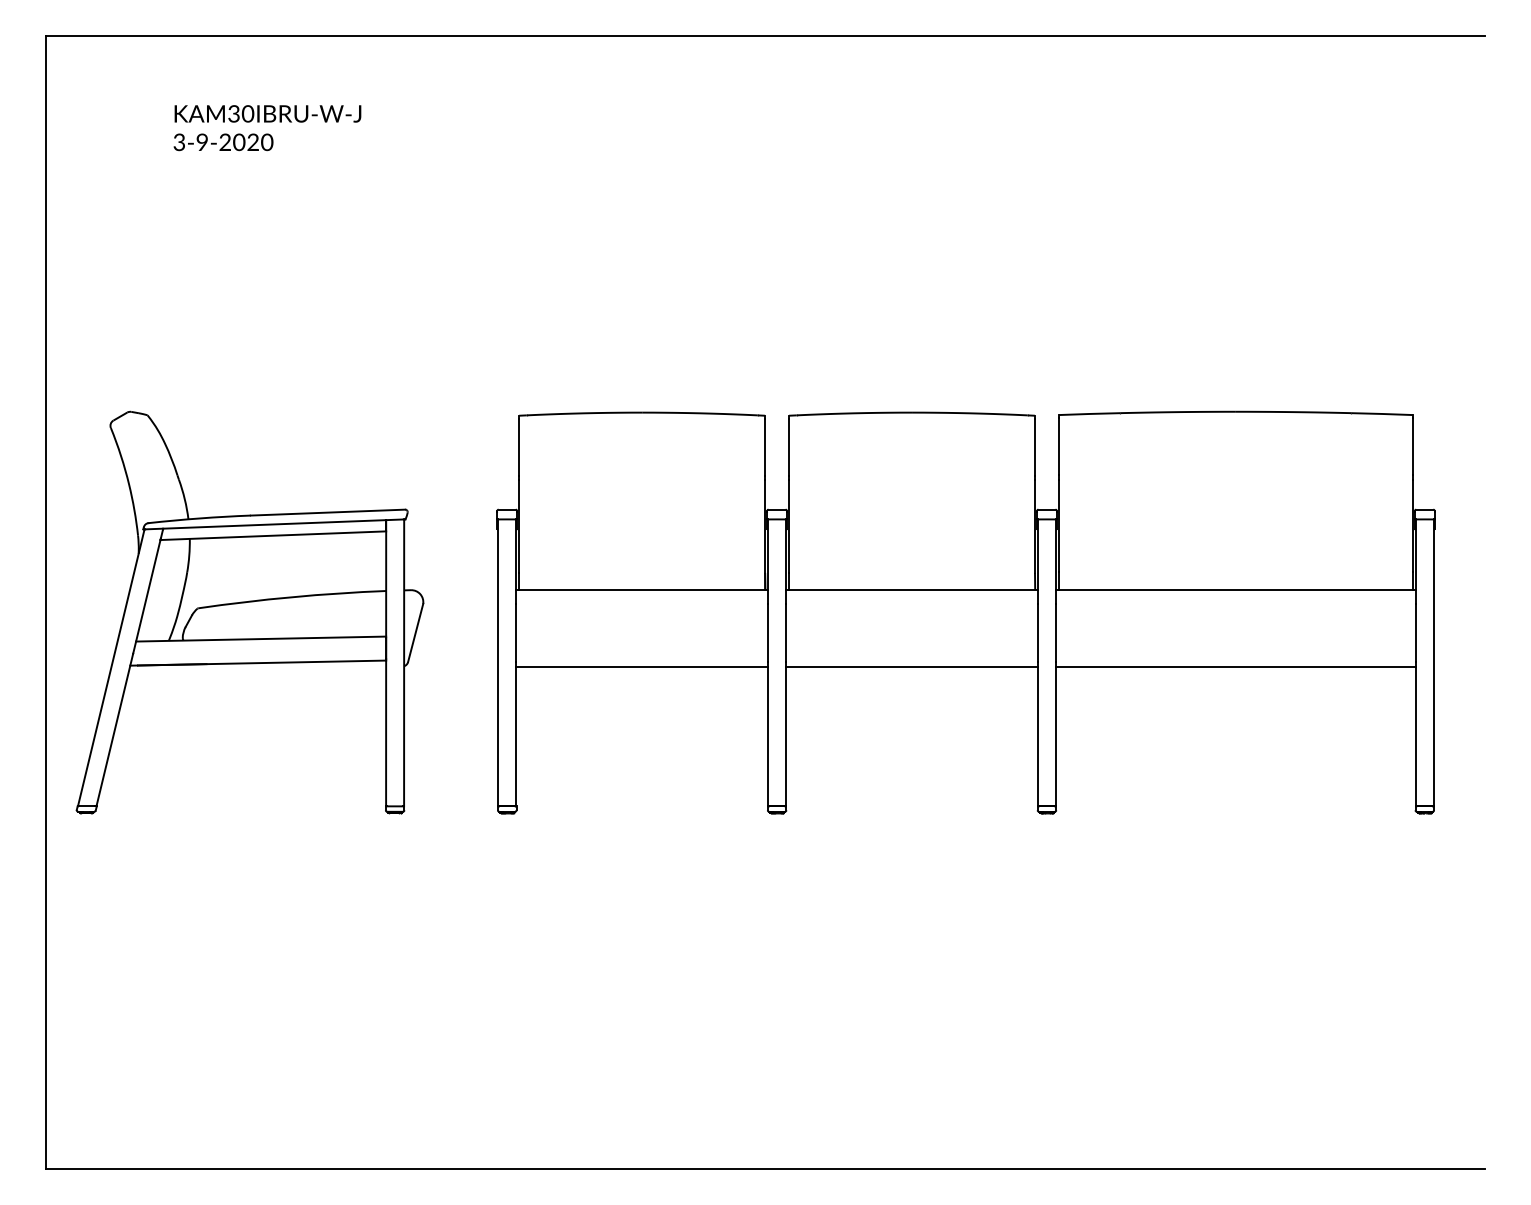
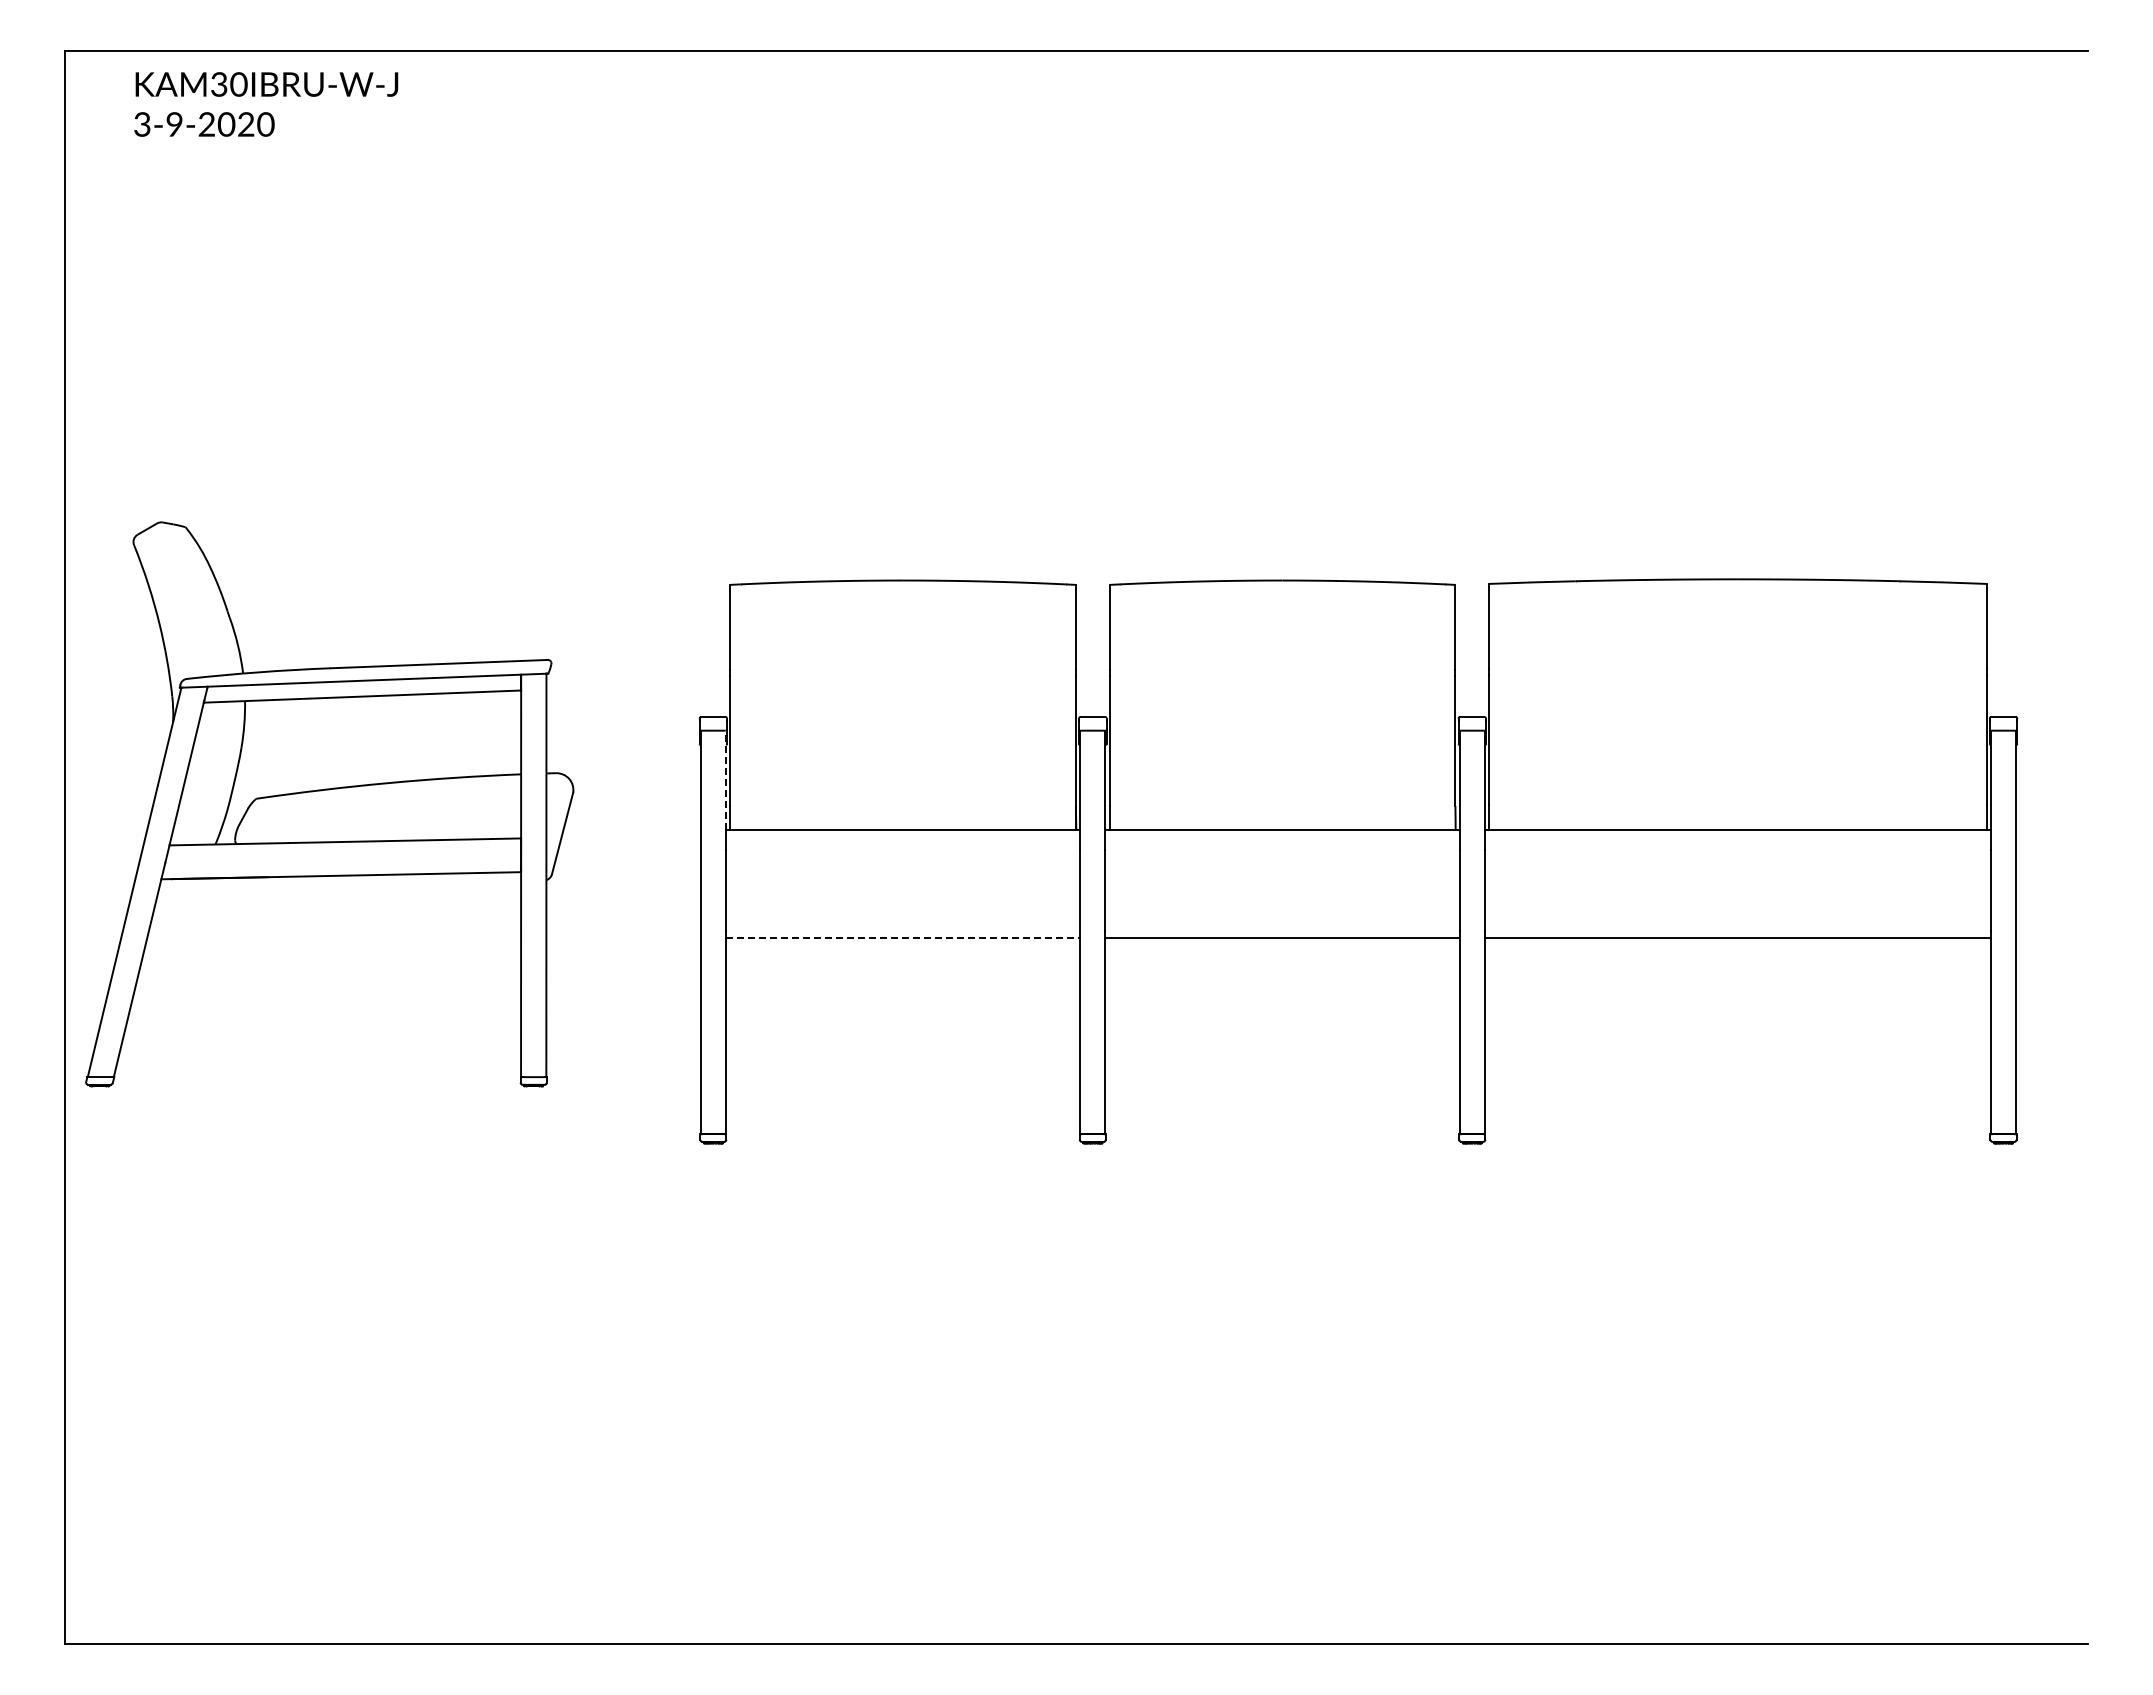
text: (267, 128) -> (266, 104), moved
line: (515, 554) -> (725, 780), solid -> dashed
part: (249, 612) -> (329, 804), moved
line: (642, 666) -> (903, 937), solid -> dashed

